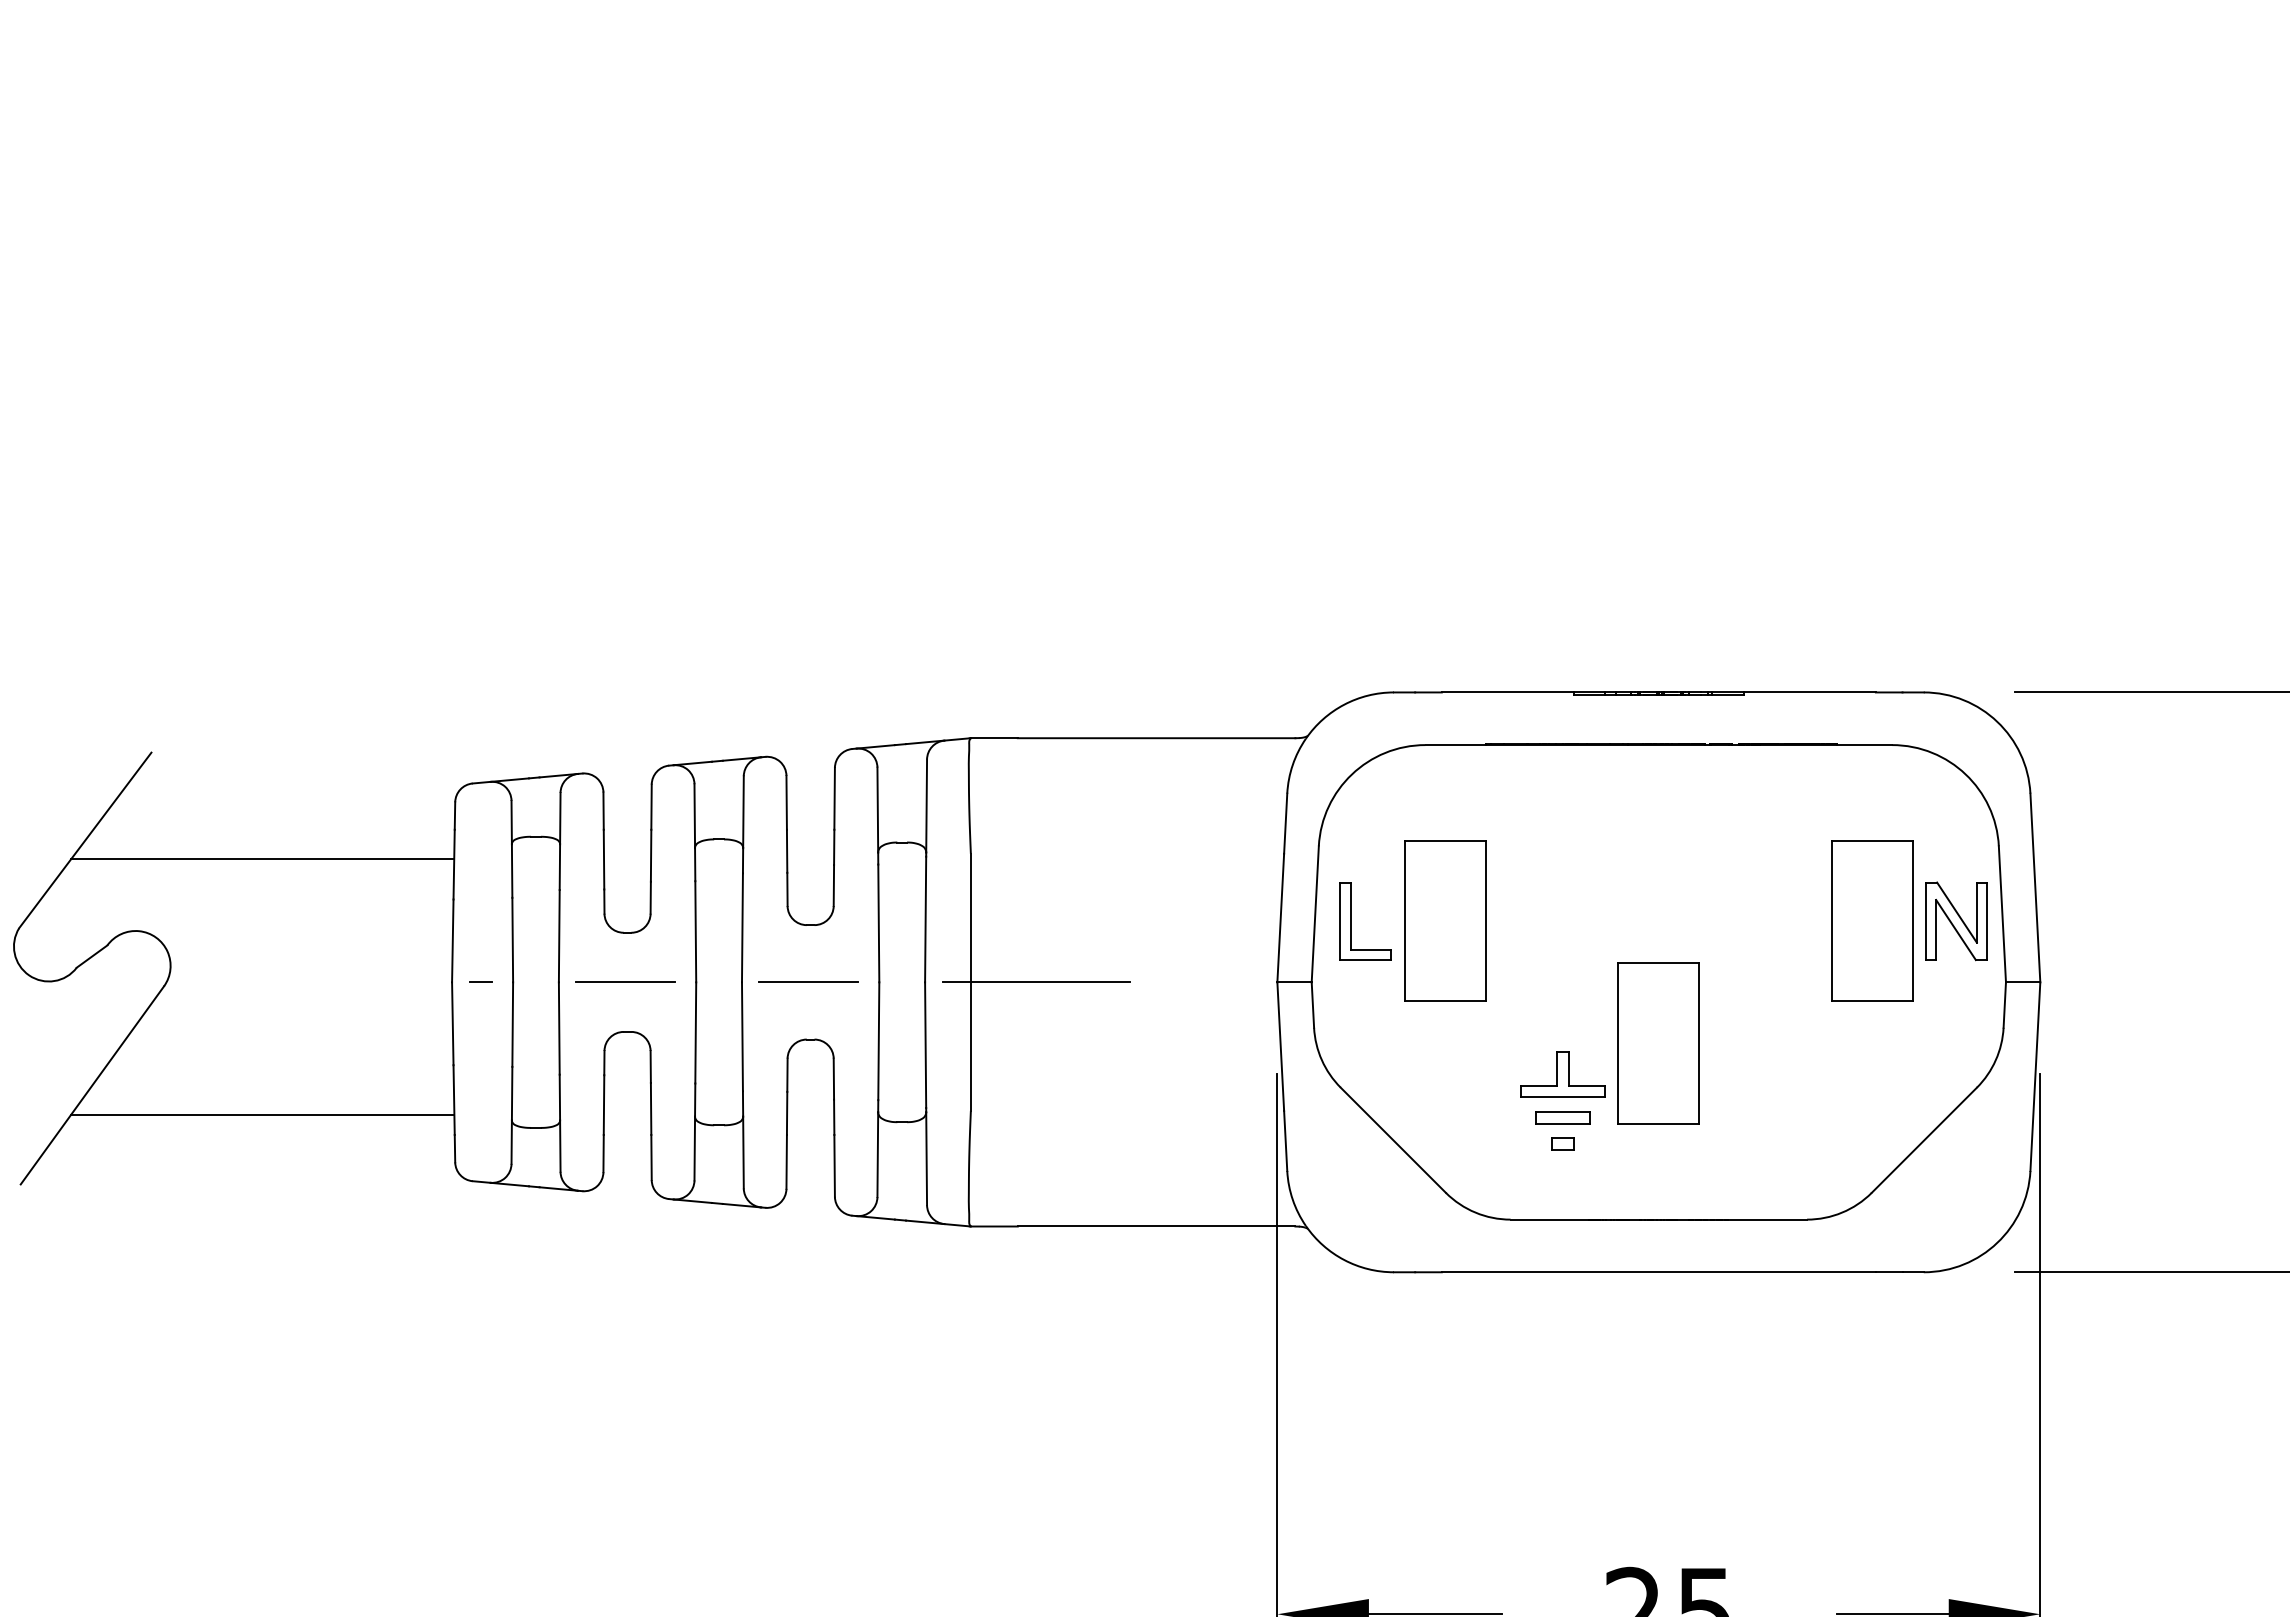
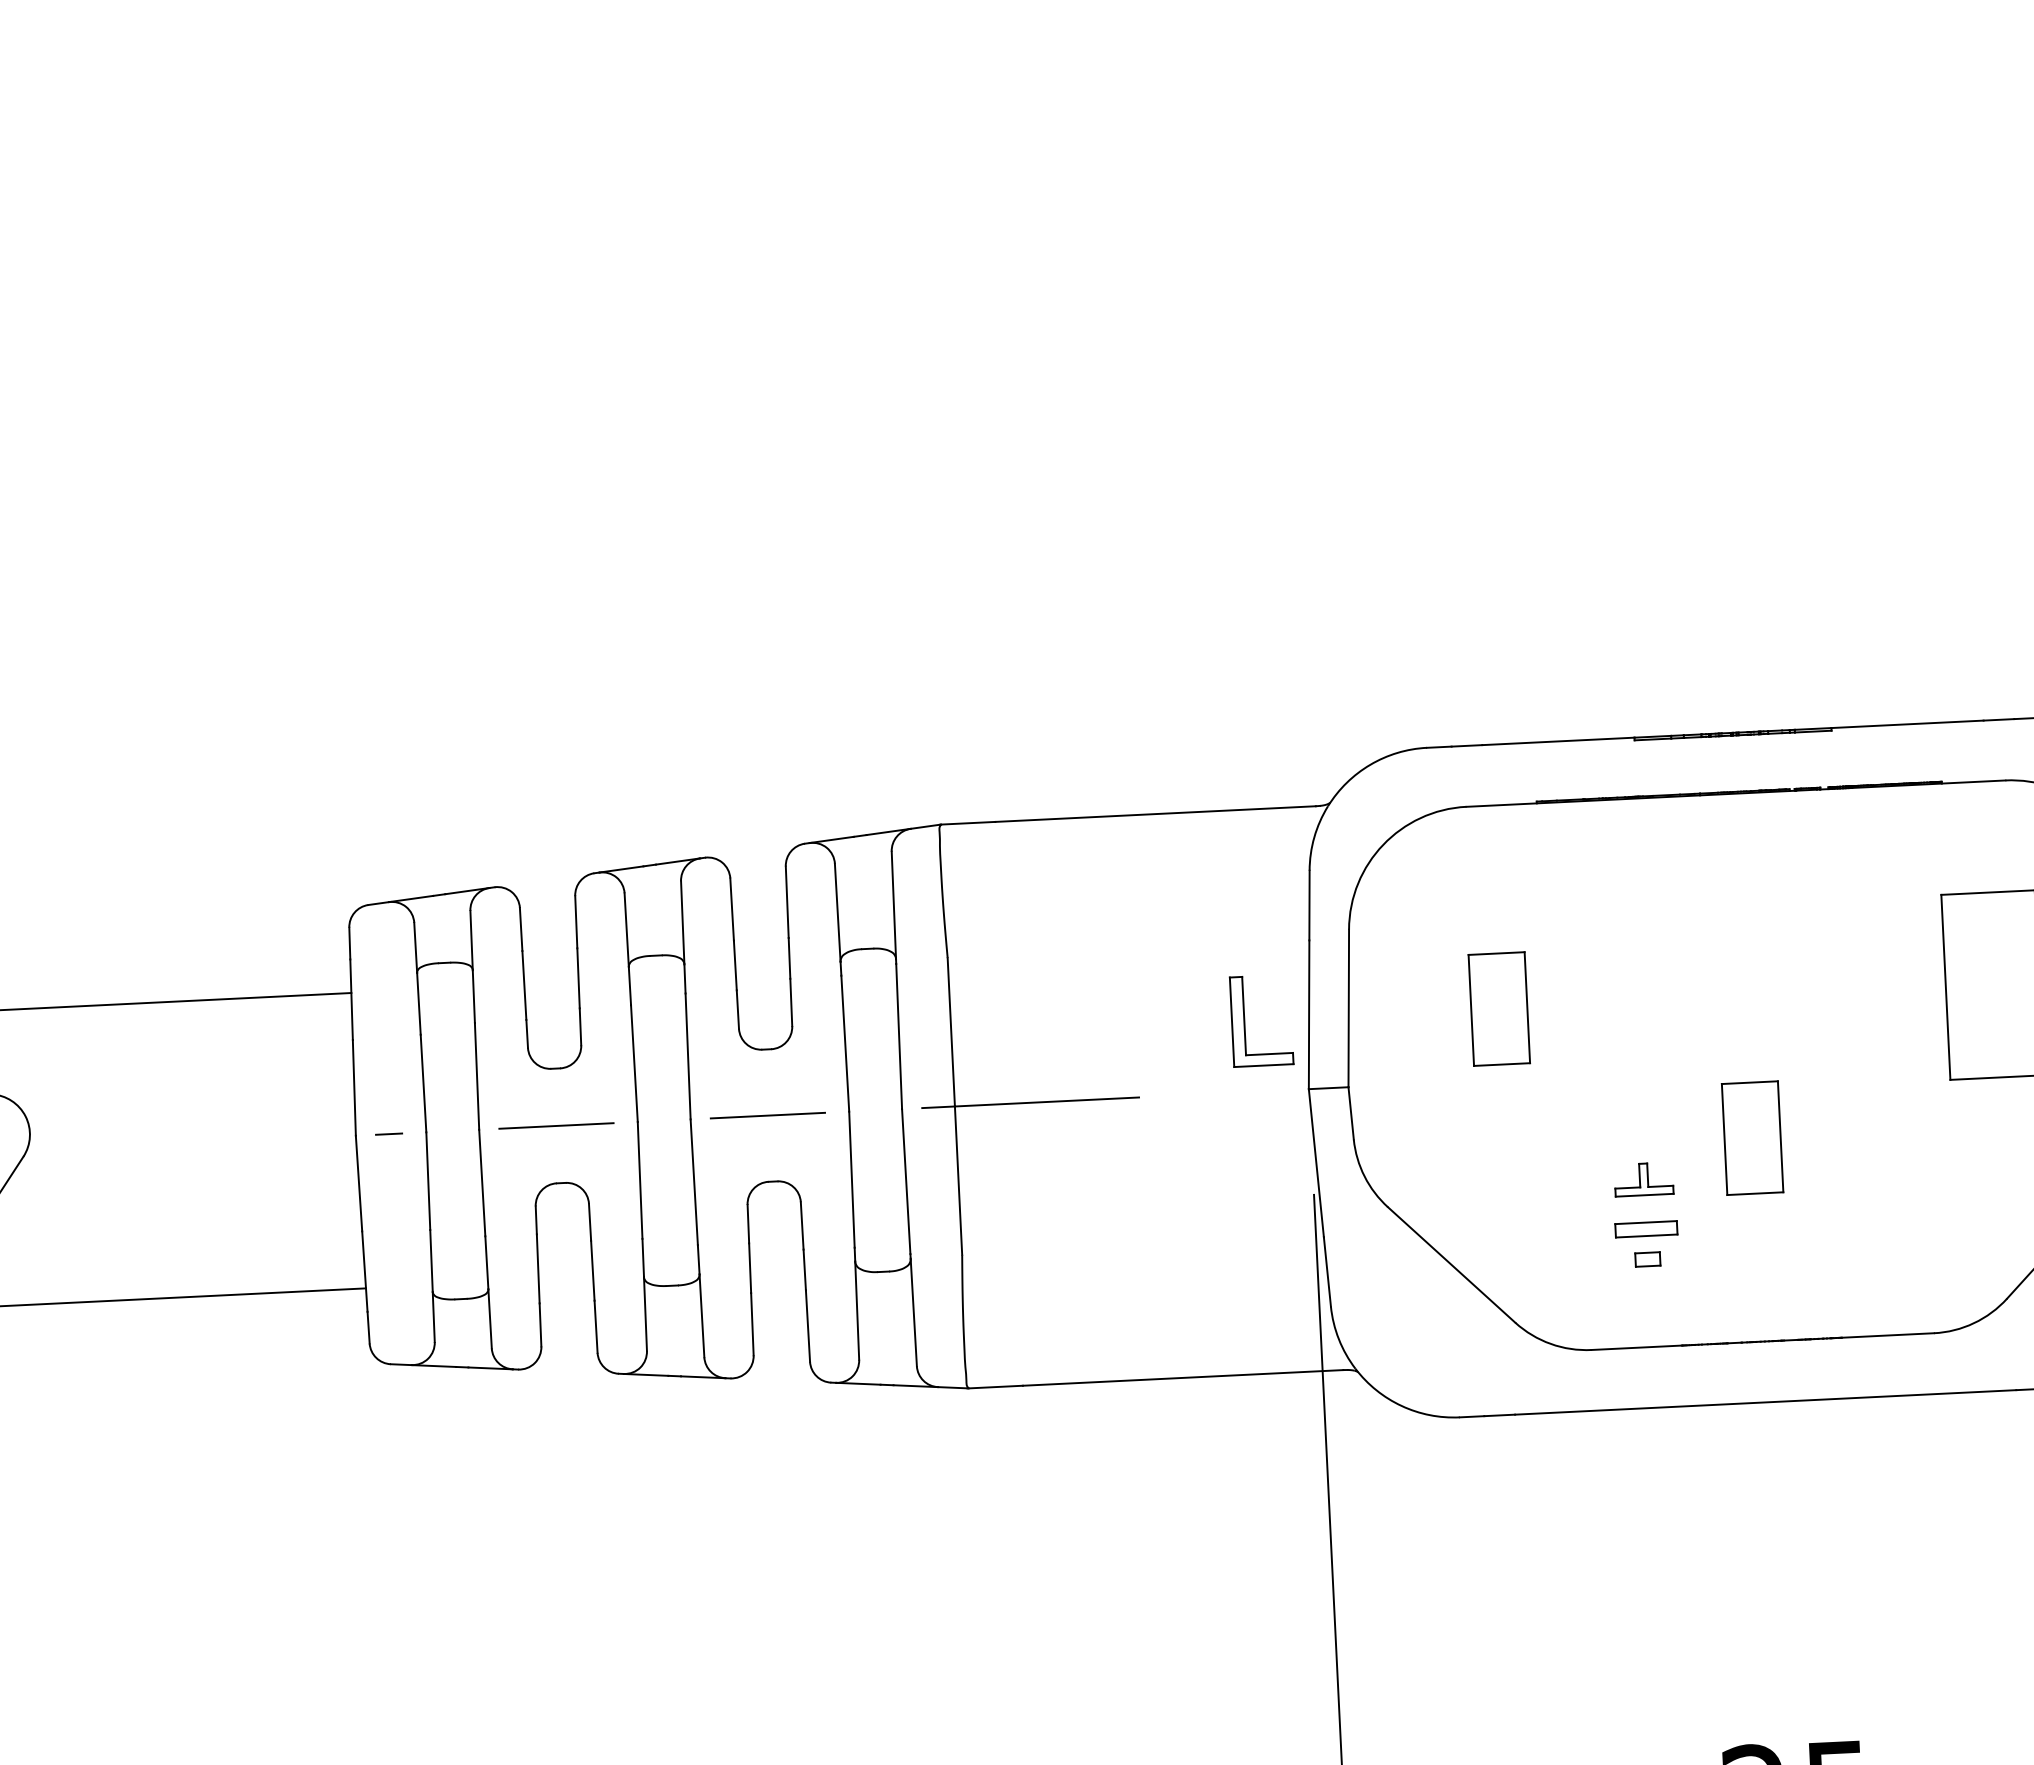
part: (1445, 920) -> (1499, 1008), size x0.6
part: (1351, 921) -> (1245, 1021), moved
part: (1658, 1043) -> (1752, 1138), size x0.6
part: (1562, 1074) -> (1643, 1179), size x0.6

